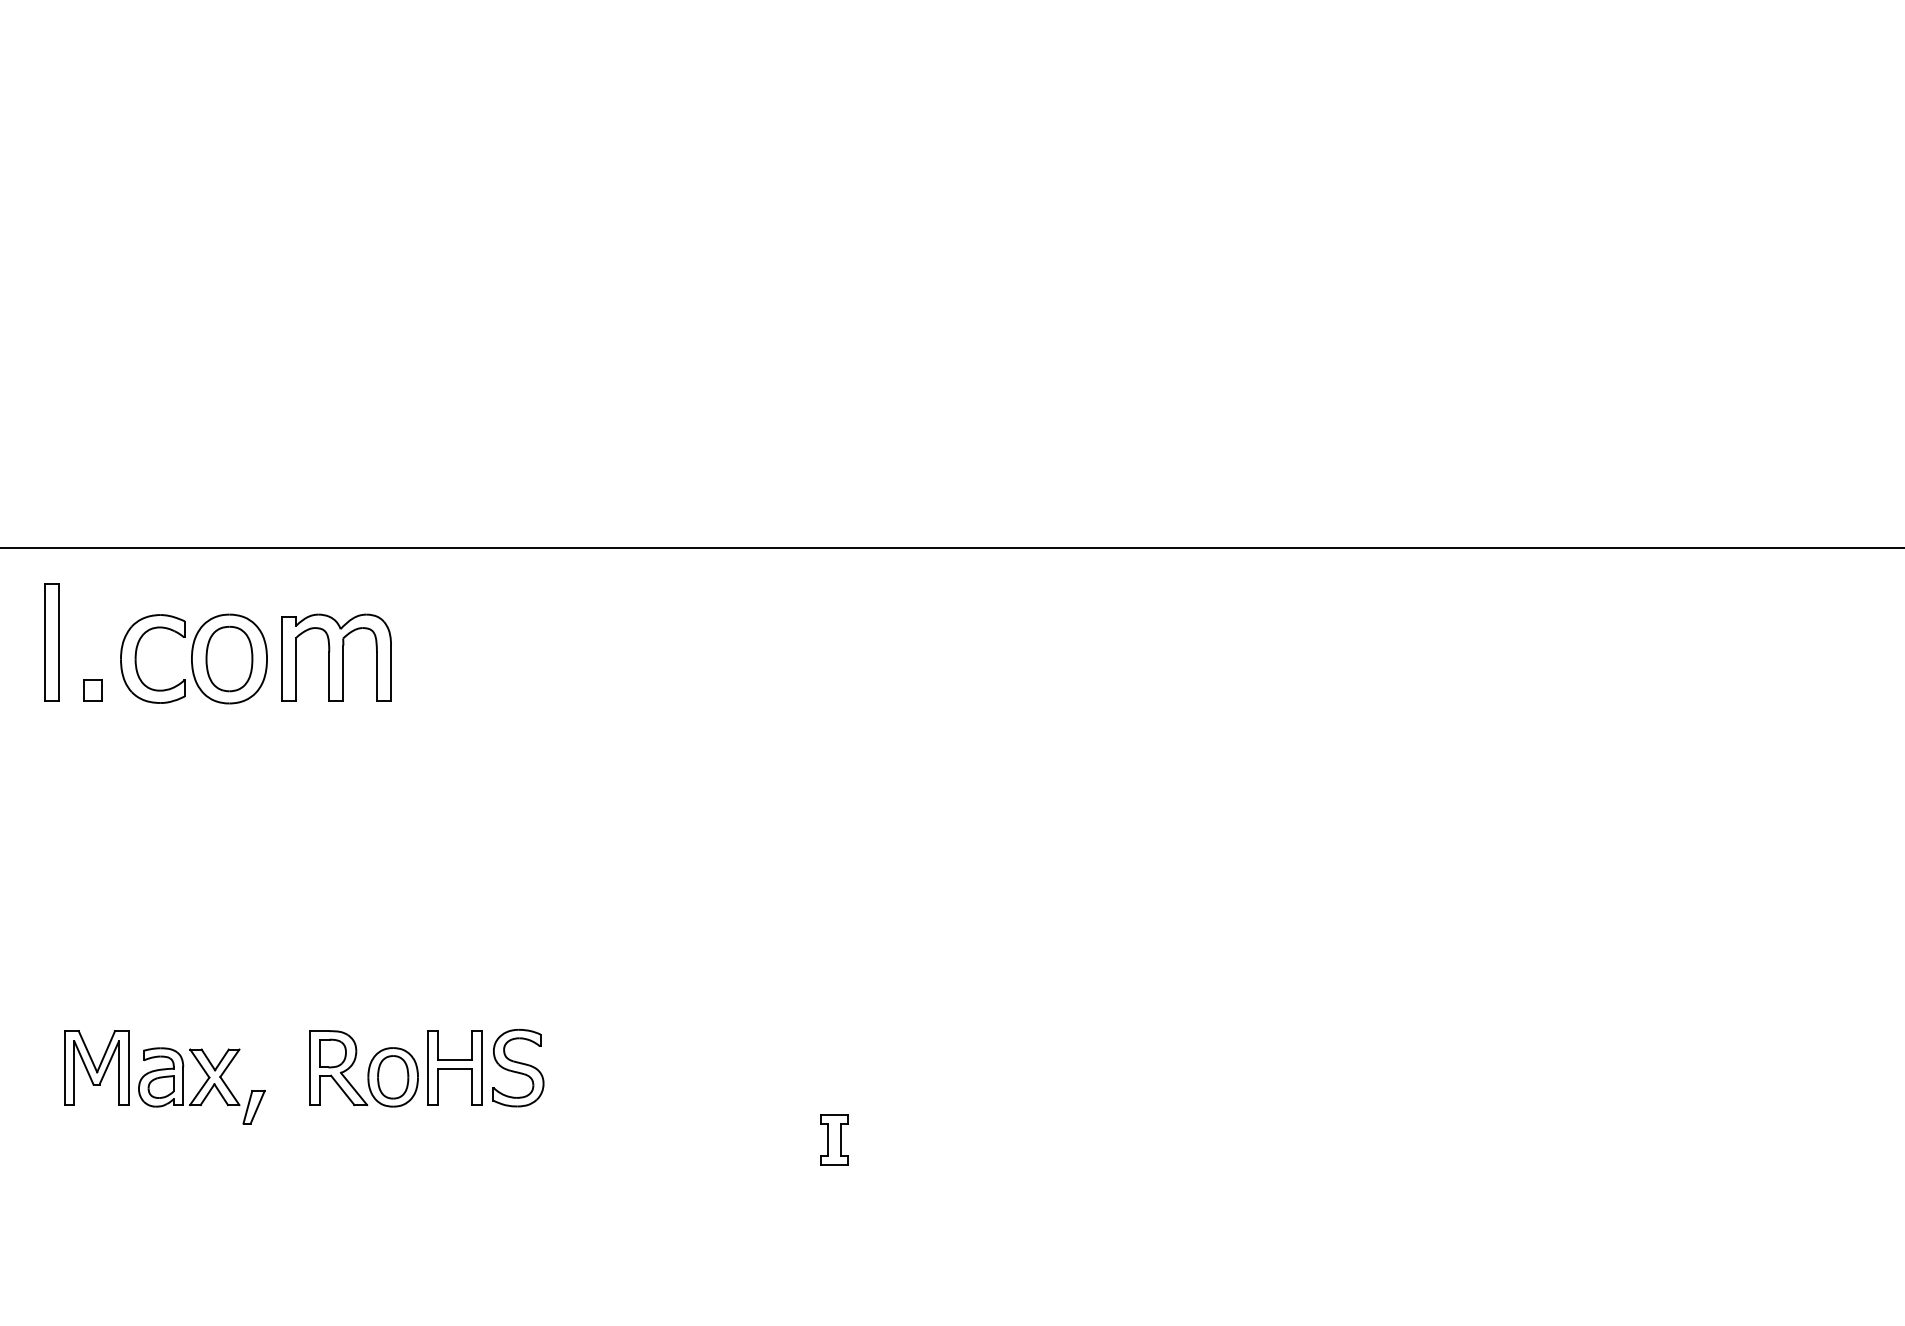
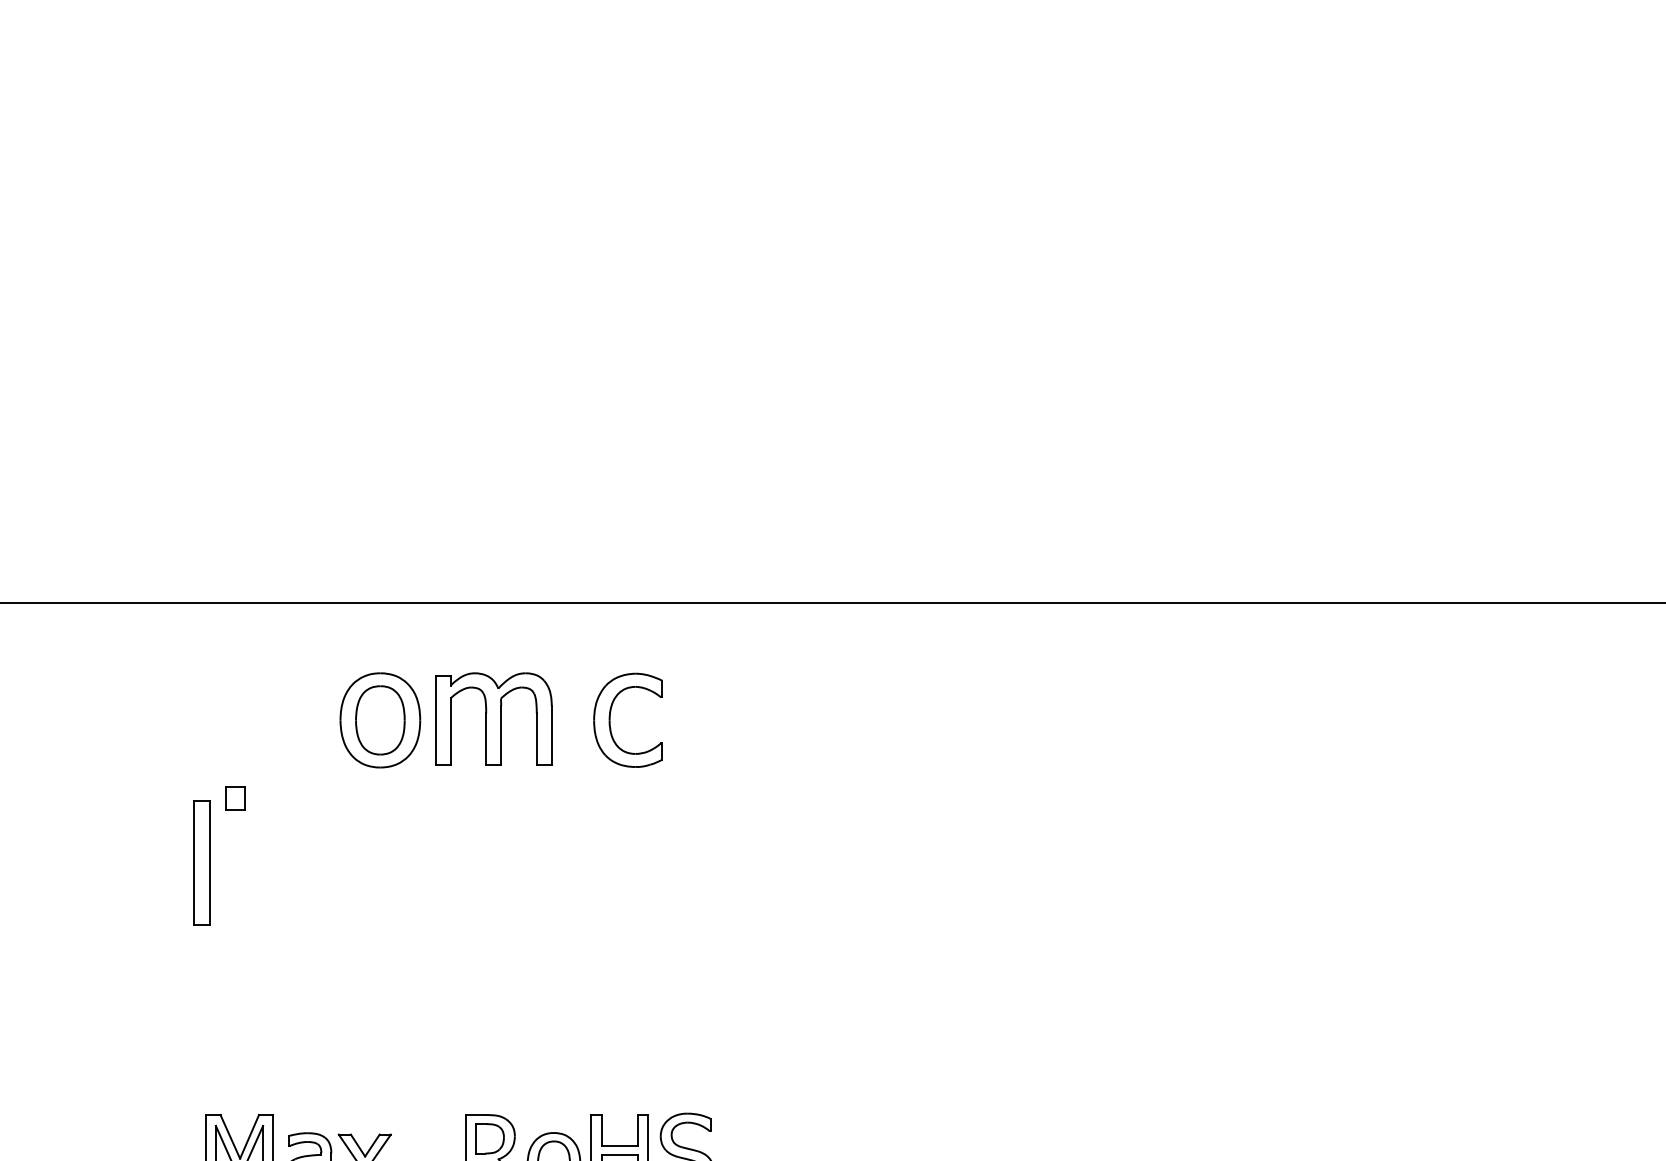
part: (51, 642) -> (201, 863), moved
part: (136, 658) -> (610, 719), moved
part: (92, 690) -> (235, 798), moved

